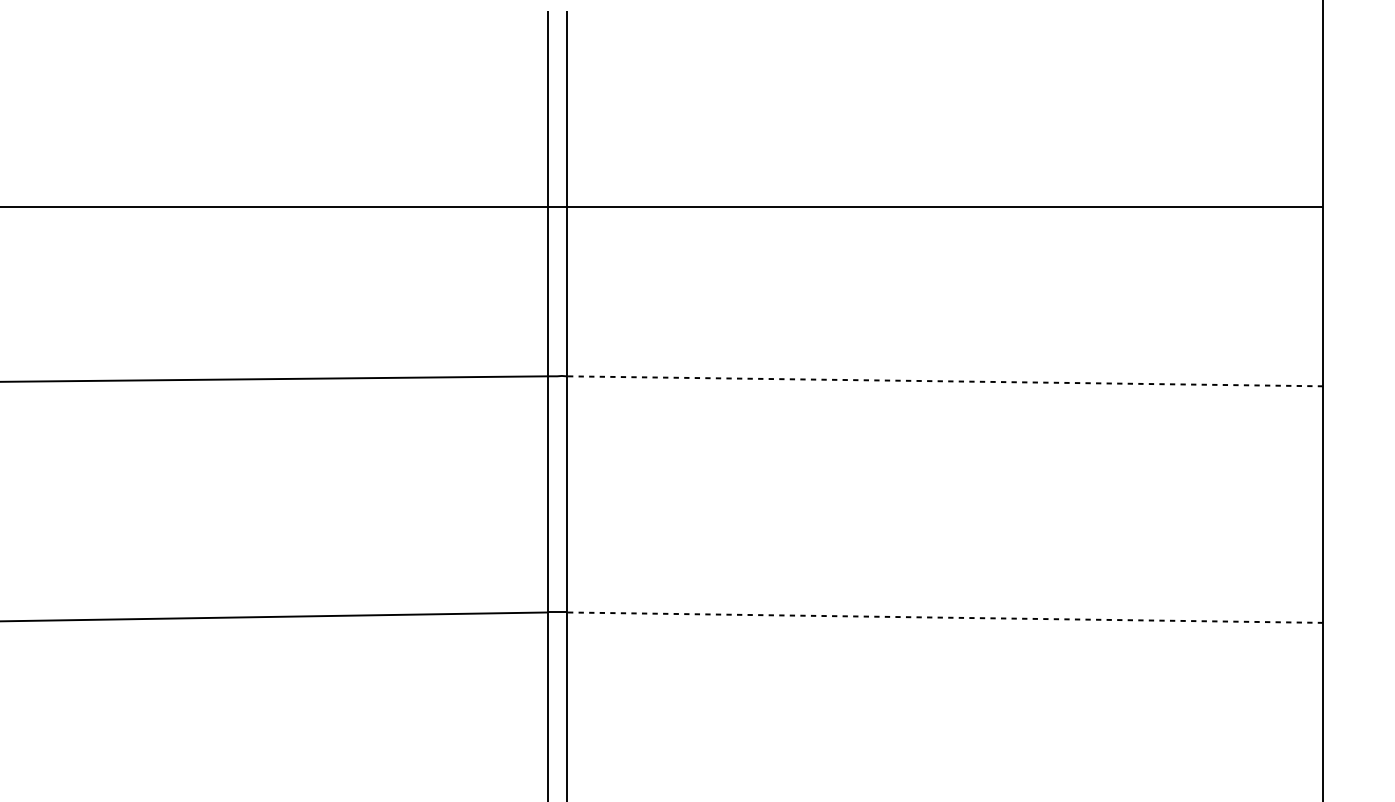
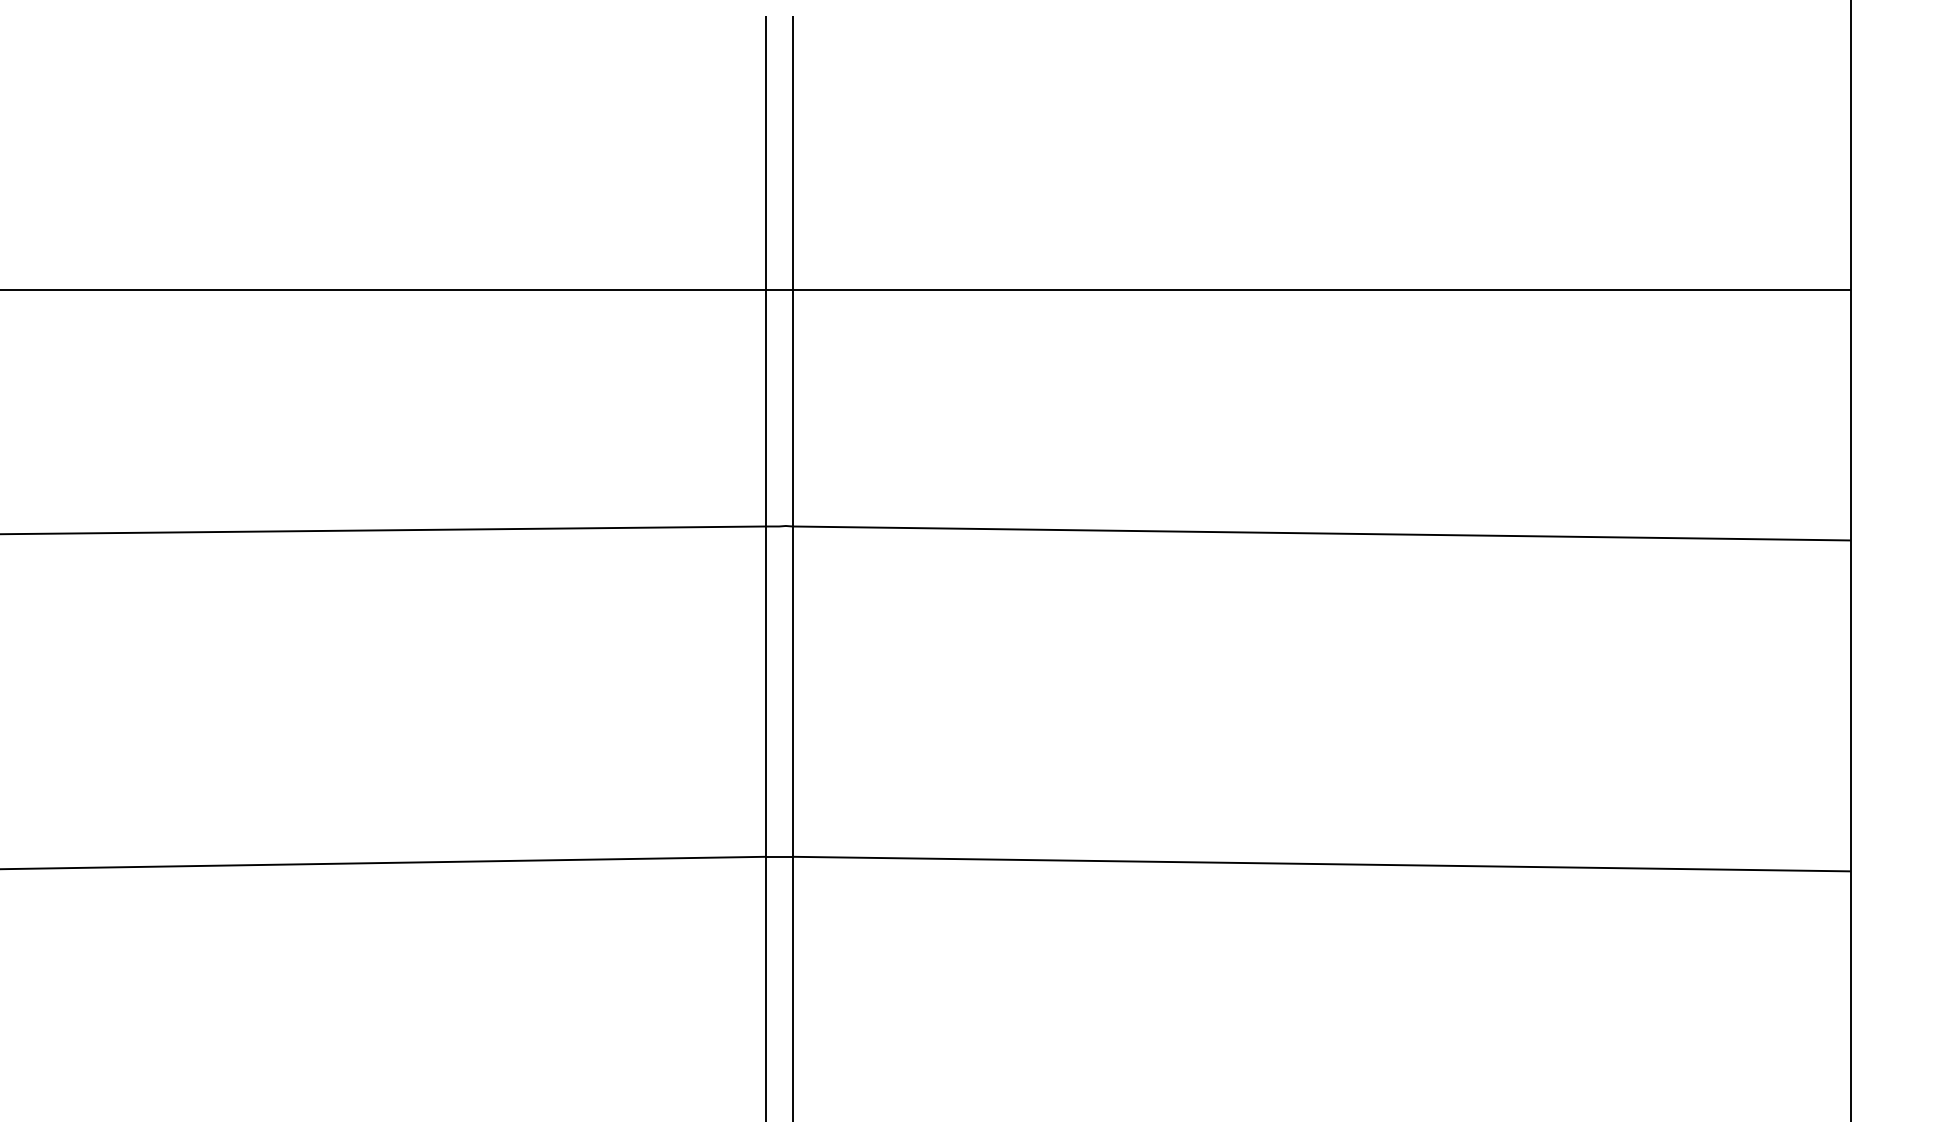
line: (944, 381) -> (1321, 533), dashed -> solid
line: (944, 617) -> (1321, 864), dashed -> solid

